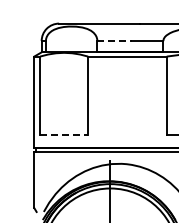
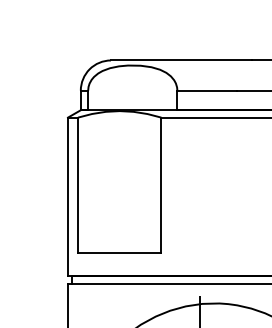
line: (115, 41) -> (208, 91), dashed -> solid
line: (64, 134) -> (120, 252), dashed -> solid

